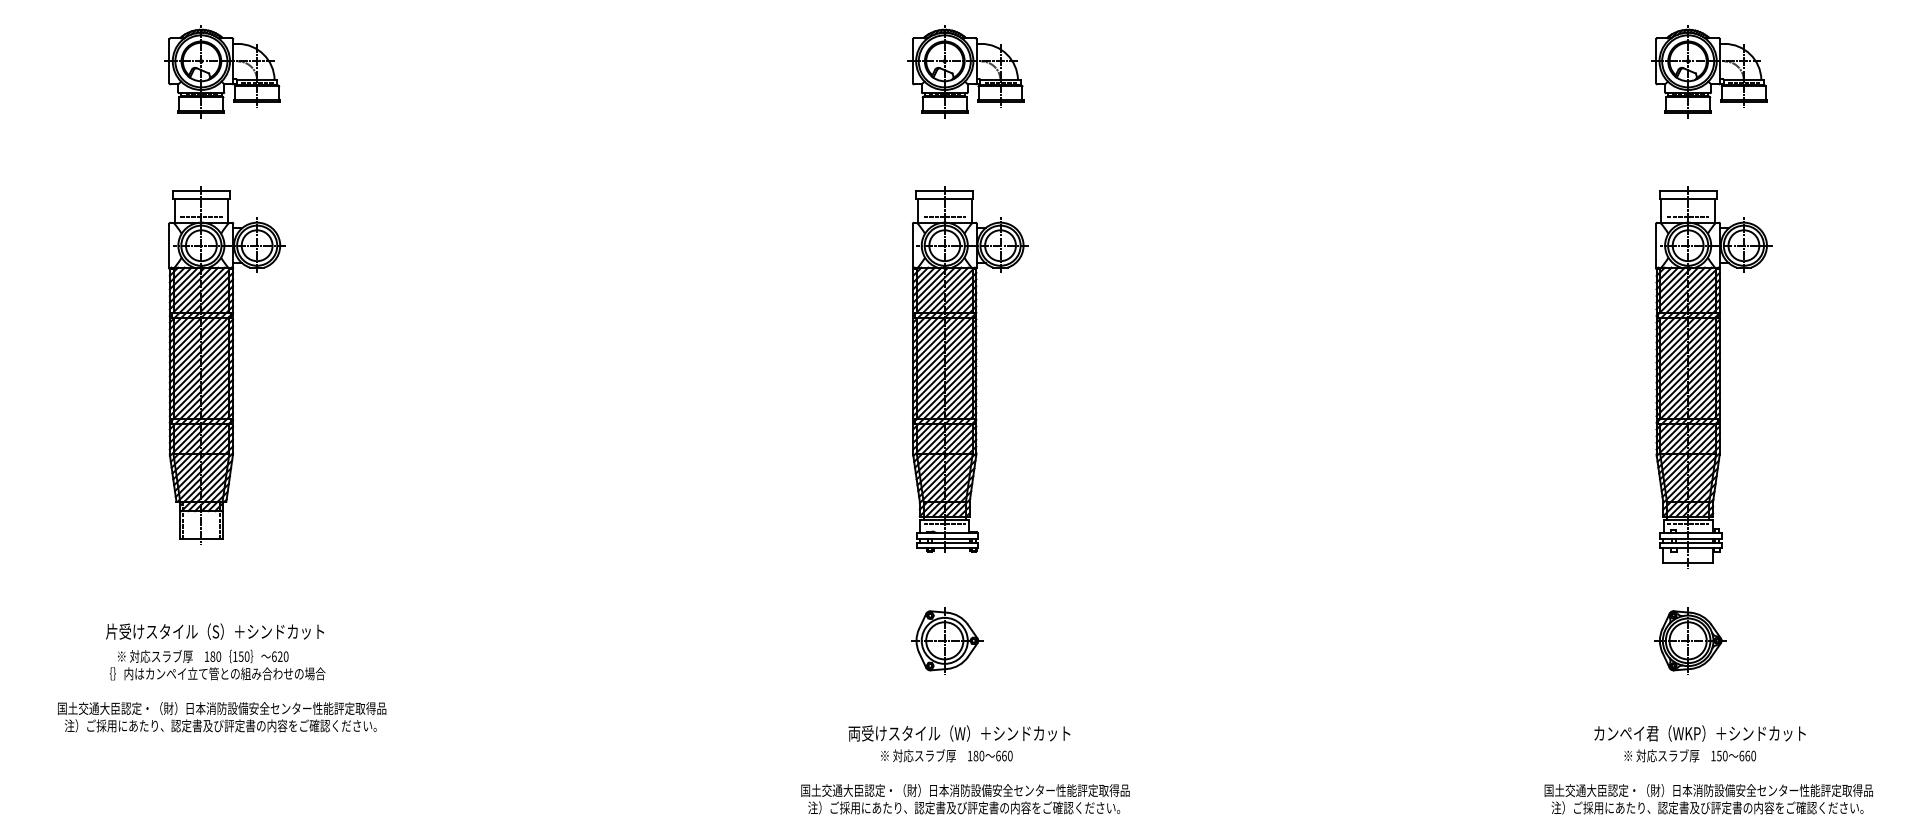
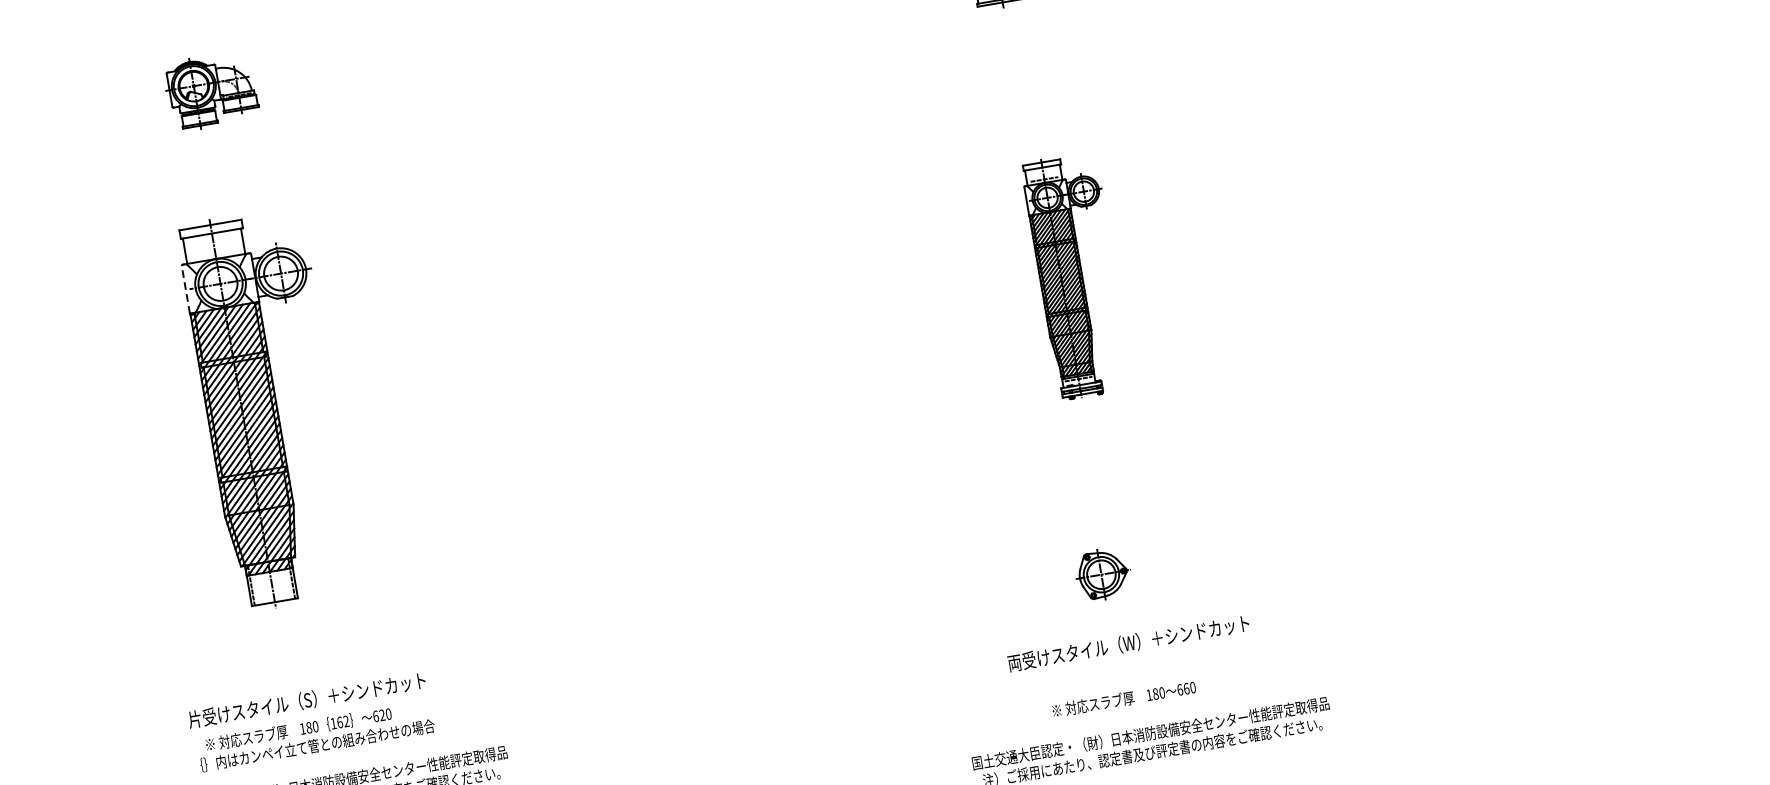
part: (222, 71) -> (211, 90), size x0.7
line: (201, 217) -> (215, 253), removed
line: (169, 245) -> (185, 289), solid -> dashed
part: (970, 369) -> (1078, 275), size x0.6
part: (947, 640) -> (1103, 573), size x0.7
text: (243, 656) -> (342, 721), 150 -> 162
text: (959, 733) -> (1128, 643), moved

